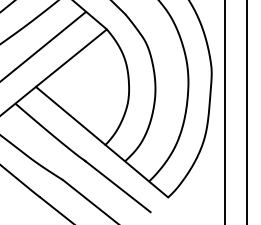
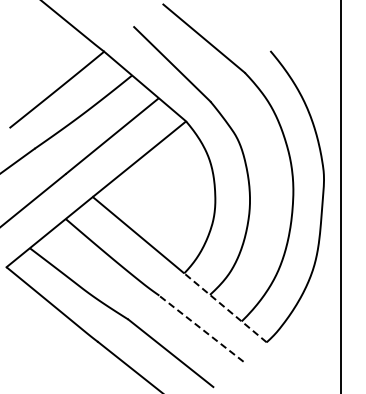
line: (136, 170) -> (225, 307), solid -> dashed
line: (117, 186) -> (200, 327), solid -> dashed

